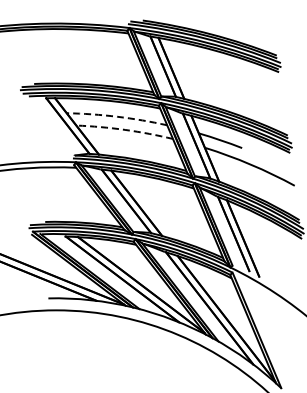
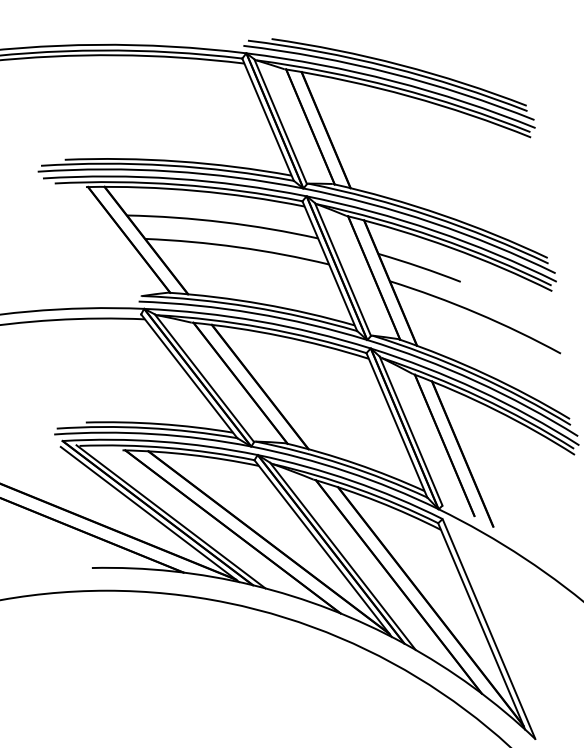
arc: (117, 116) -> (223, 221), dashed -> solid
arc: (125, 129) -> (238, 246), dashed -> solid

